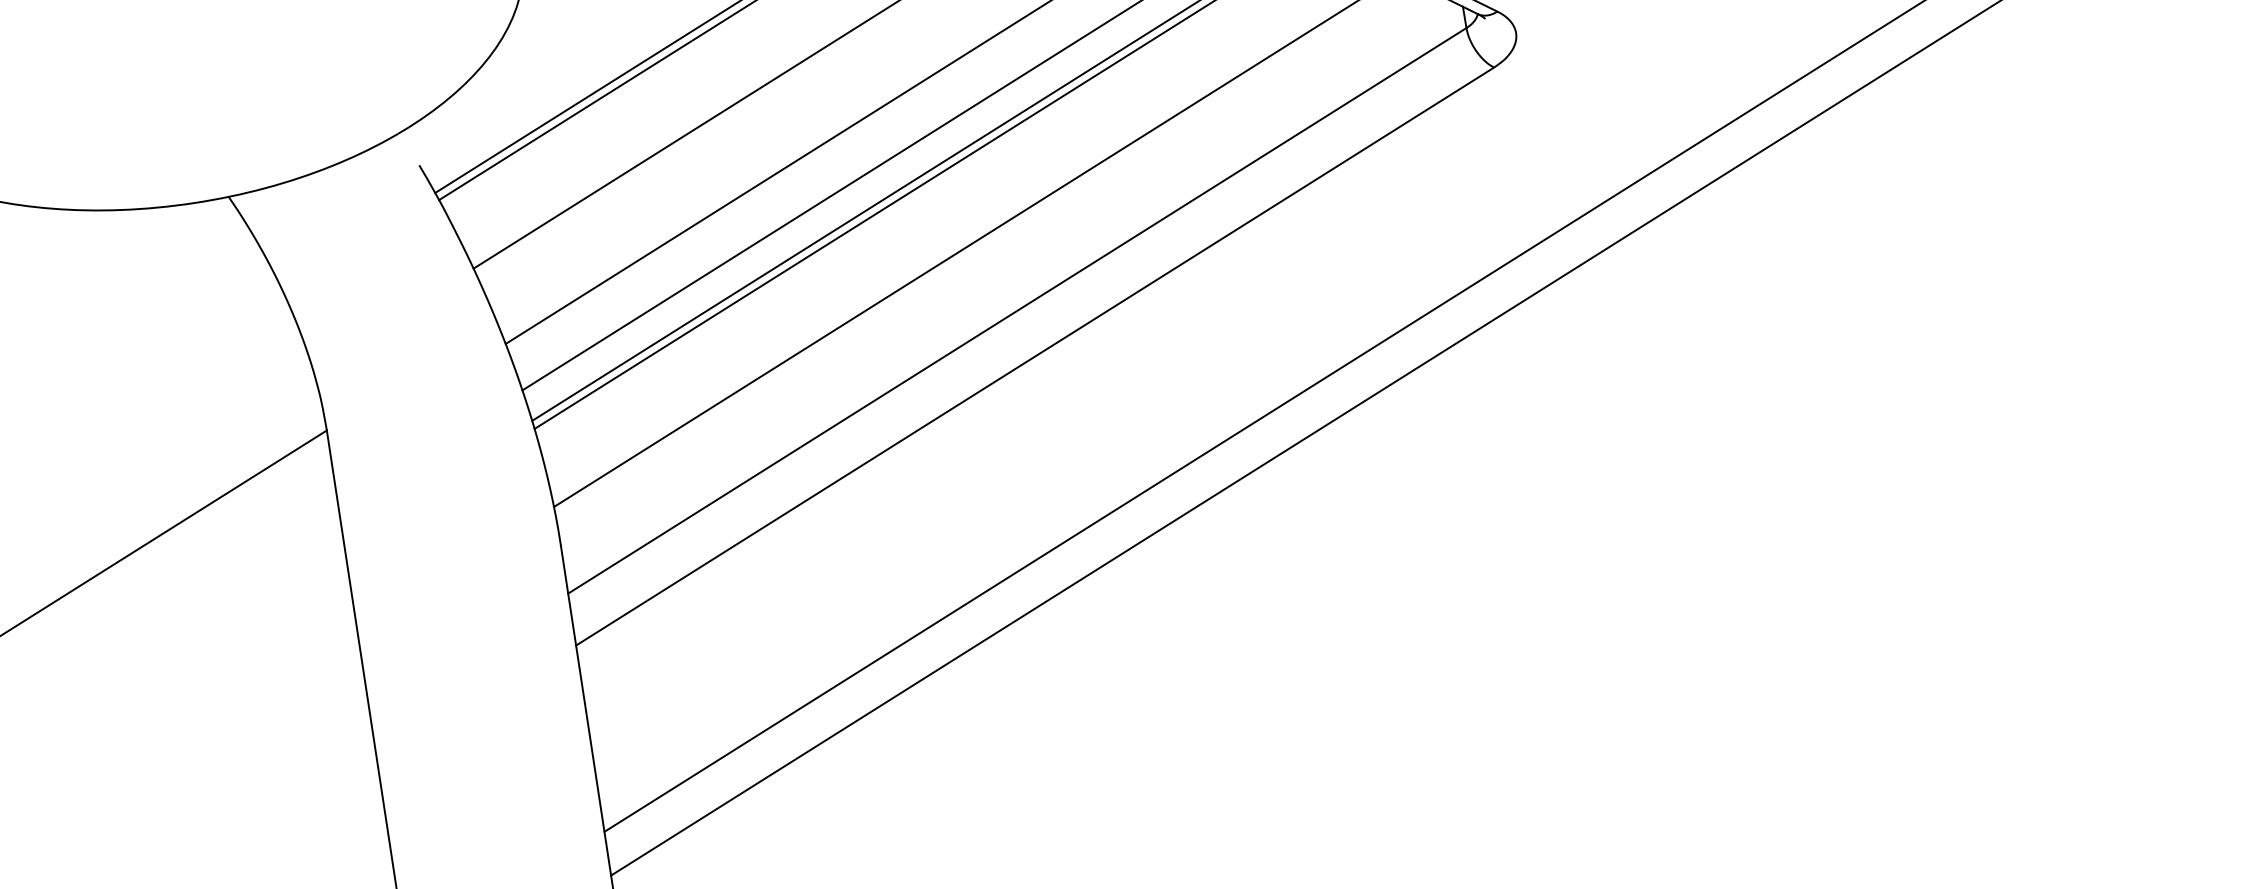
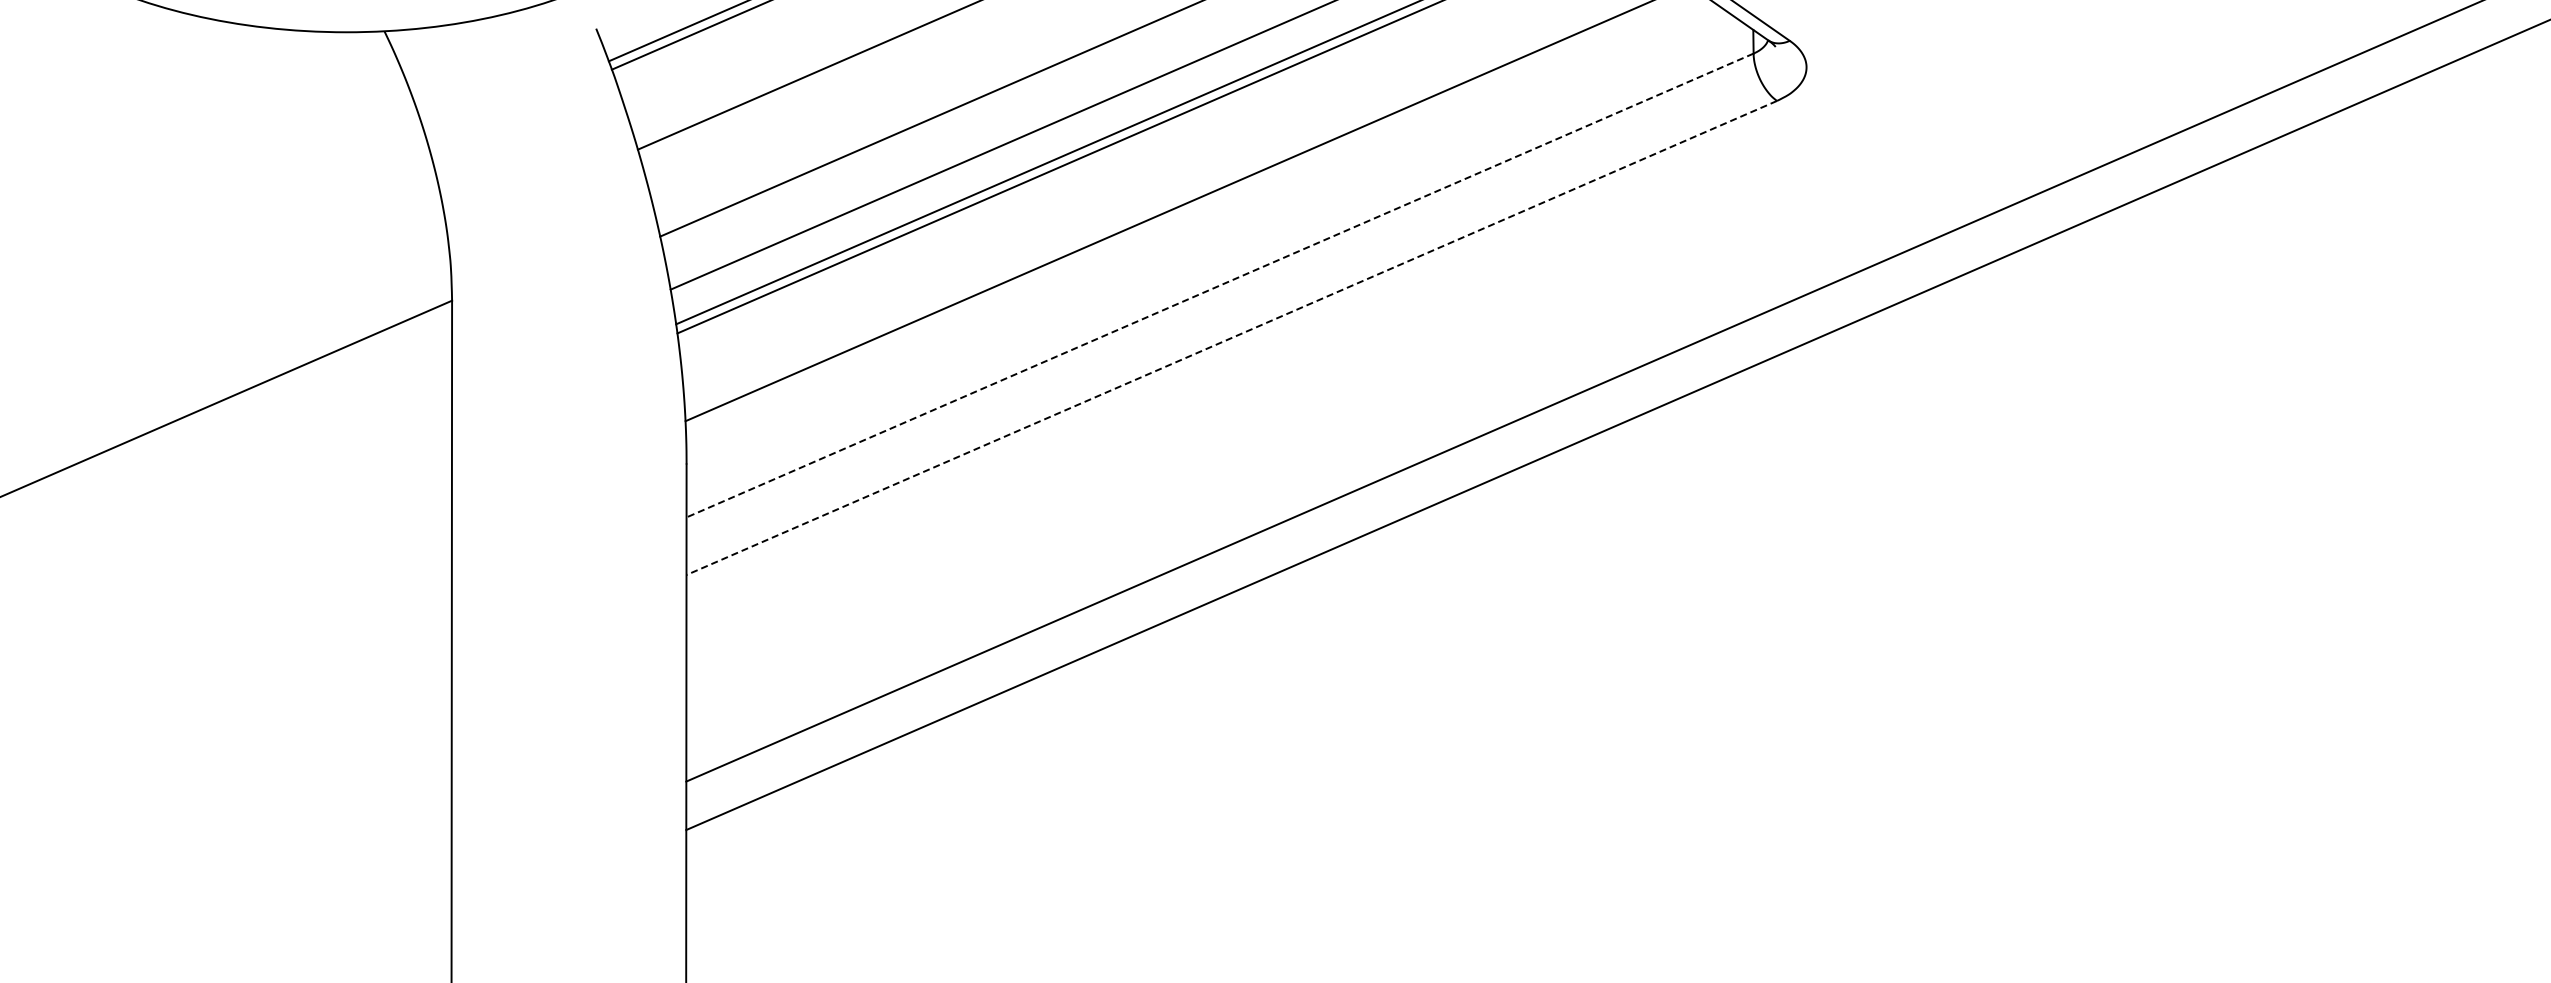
line: (1017, 310) -> (1220, 285), solid -> dashed
line: (1034, 356) -> (1231, 337), solid -> dashed

